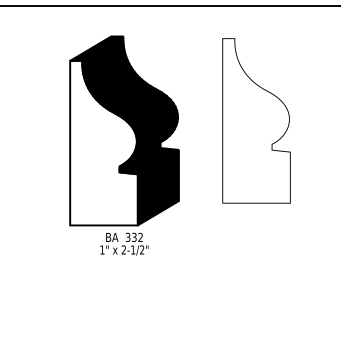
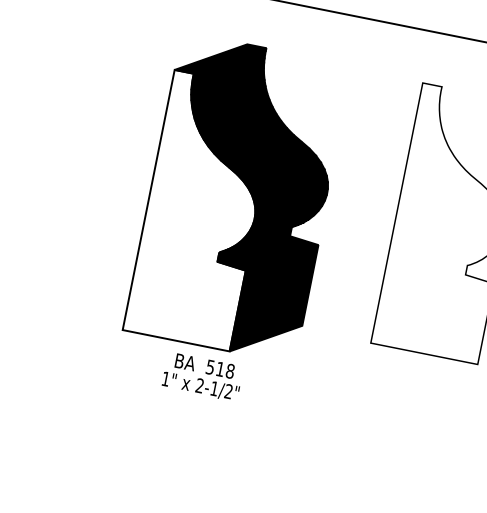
text: (134, 237) -> (220, 369), 332 -> 518

